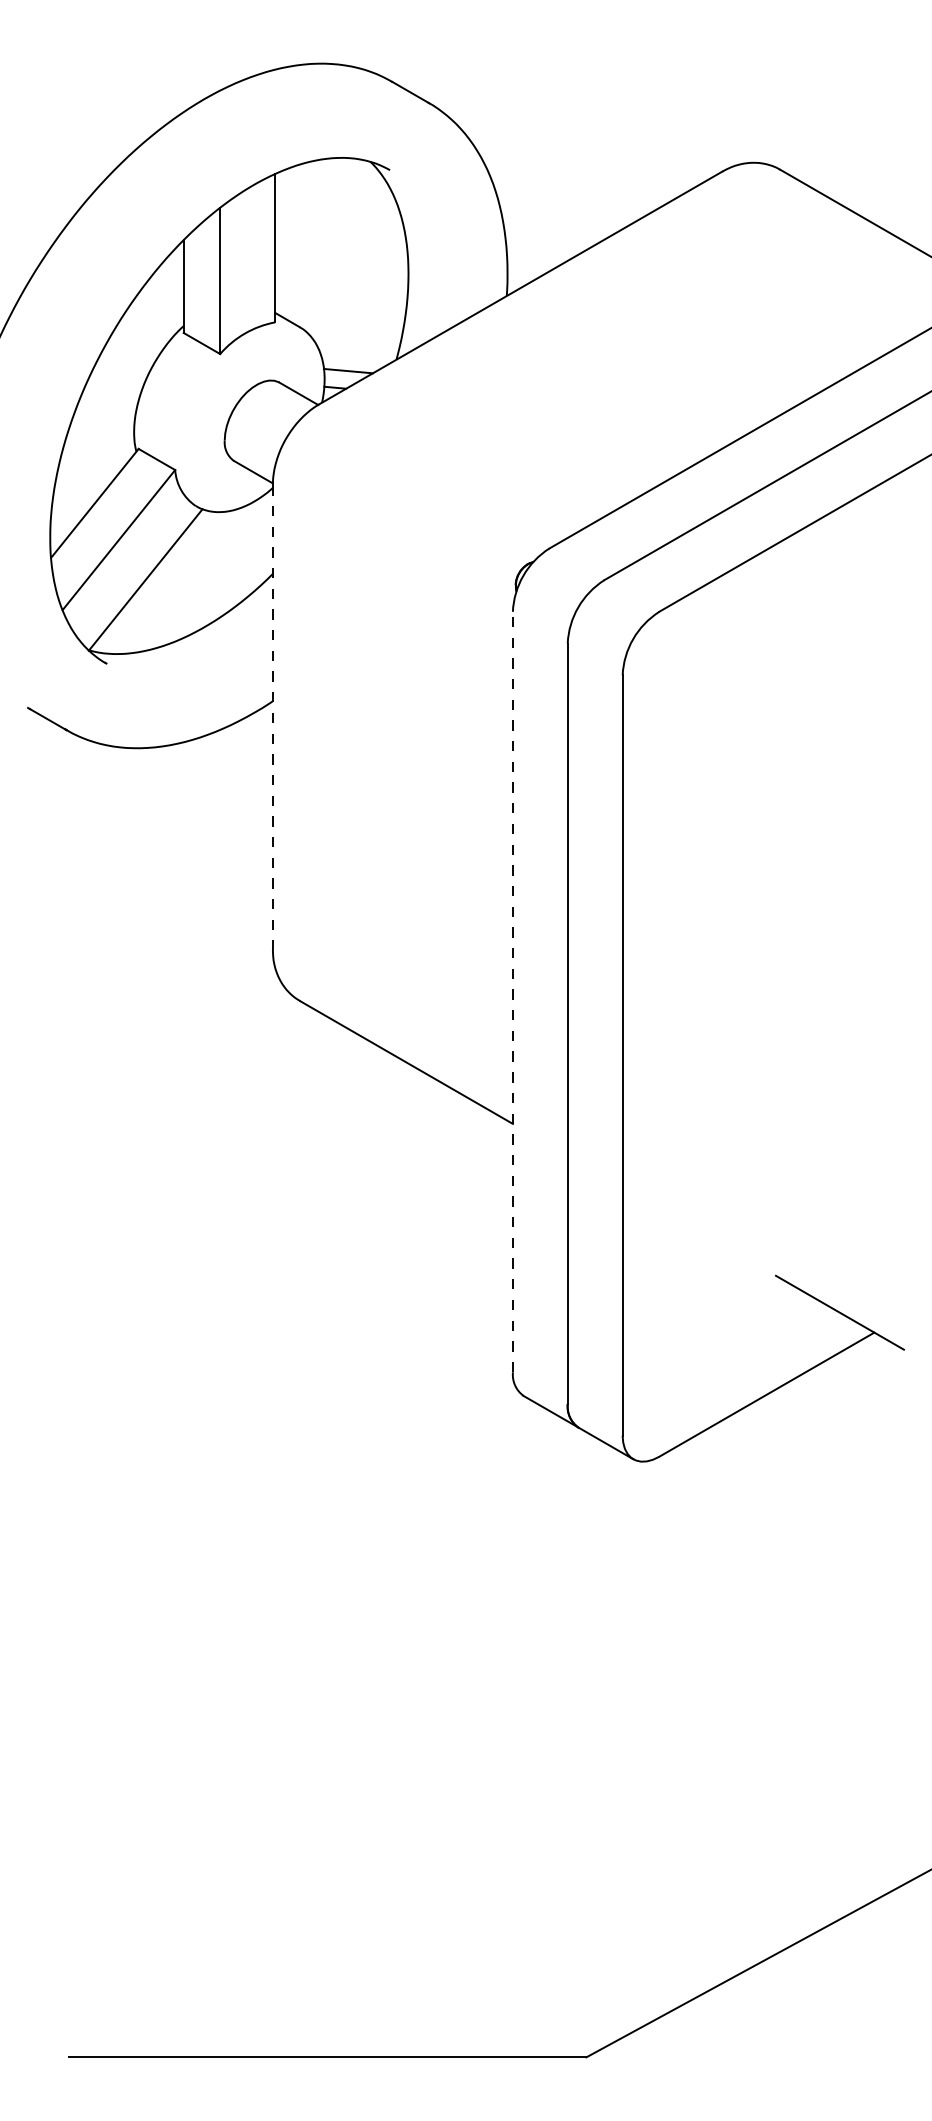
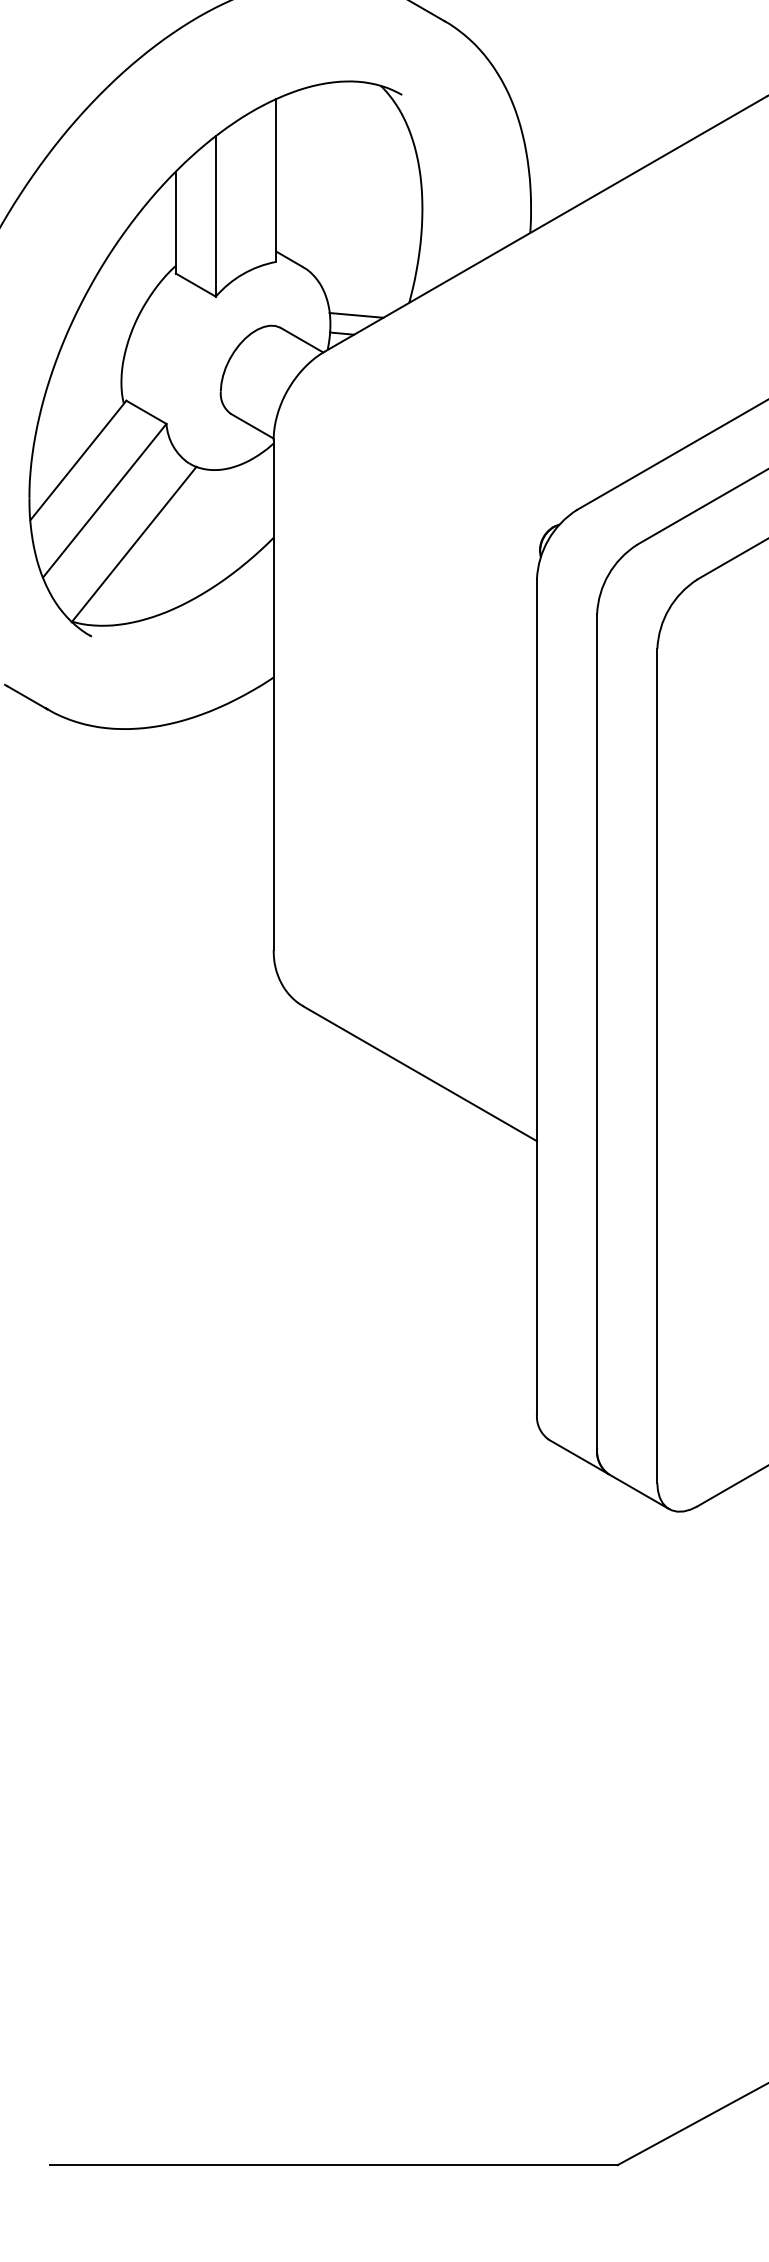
line: (272, 718) -> (273, 696), dashed -> solid
line: (512, 991) -> (536, 995), dashed -> solid

